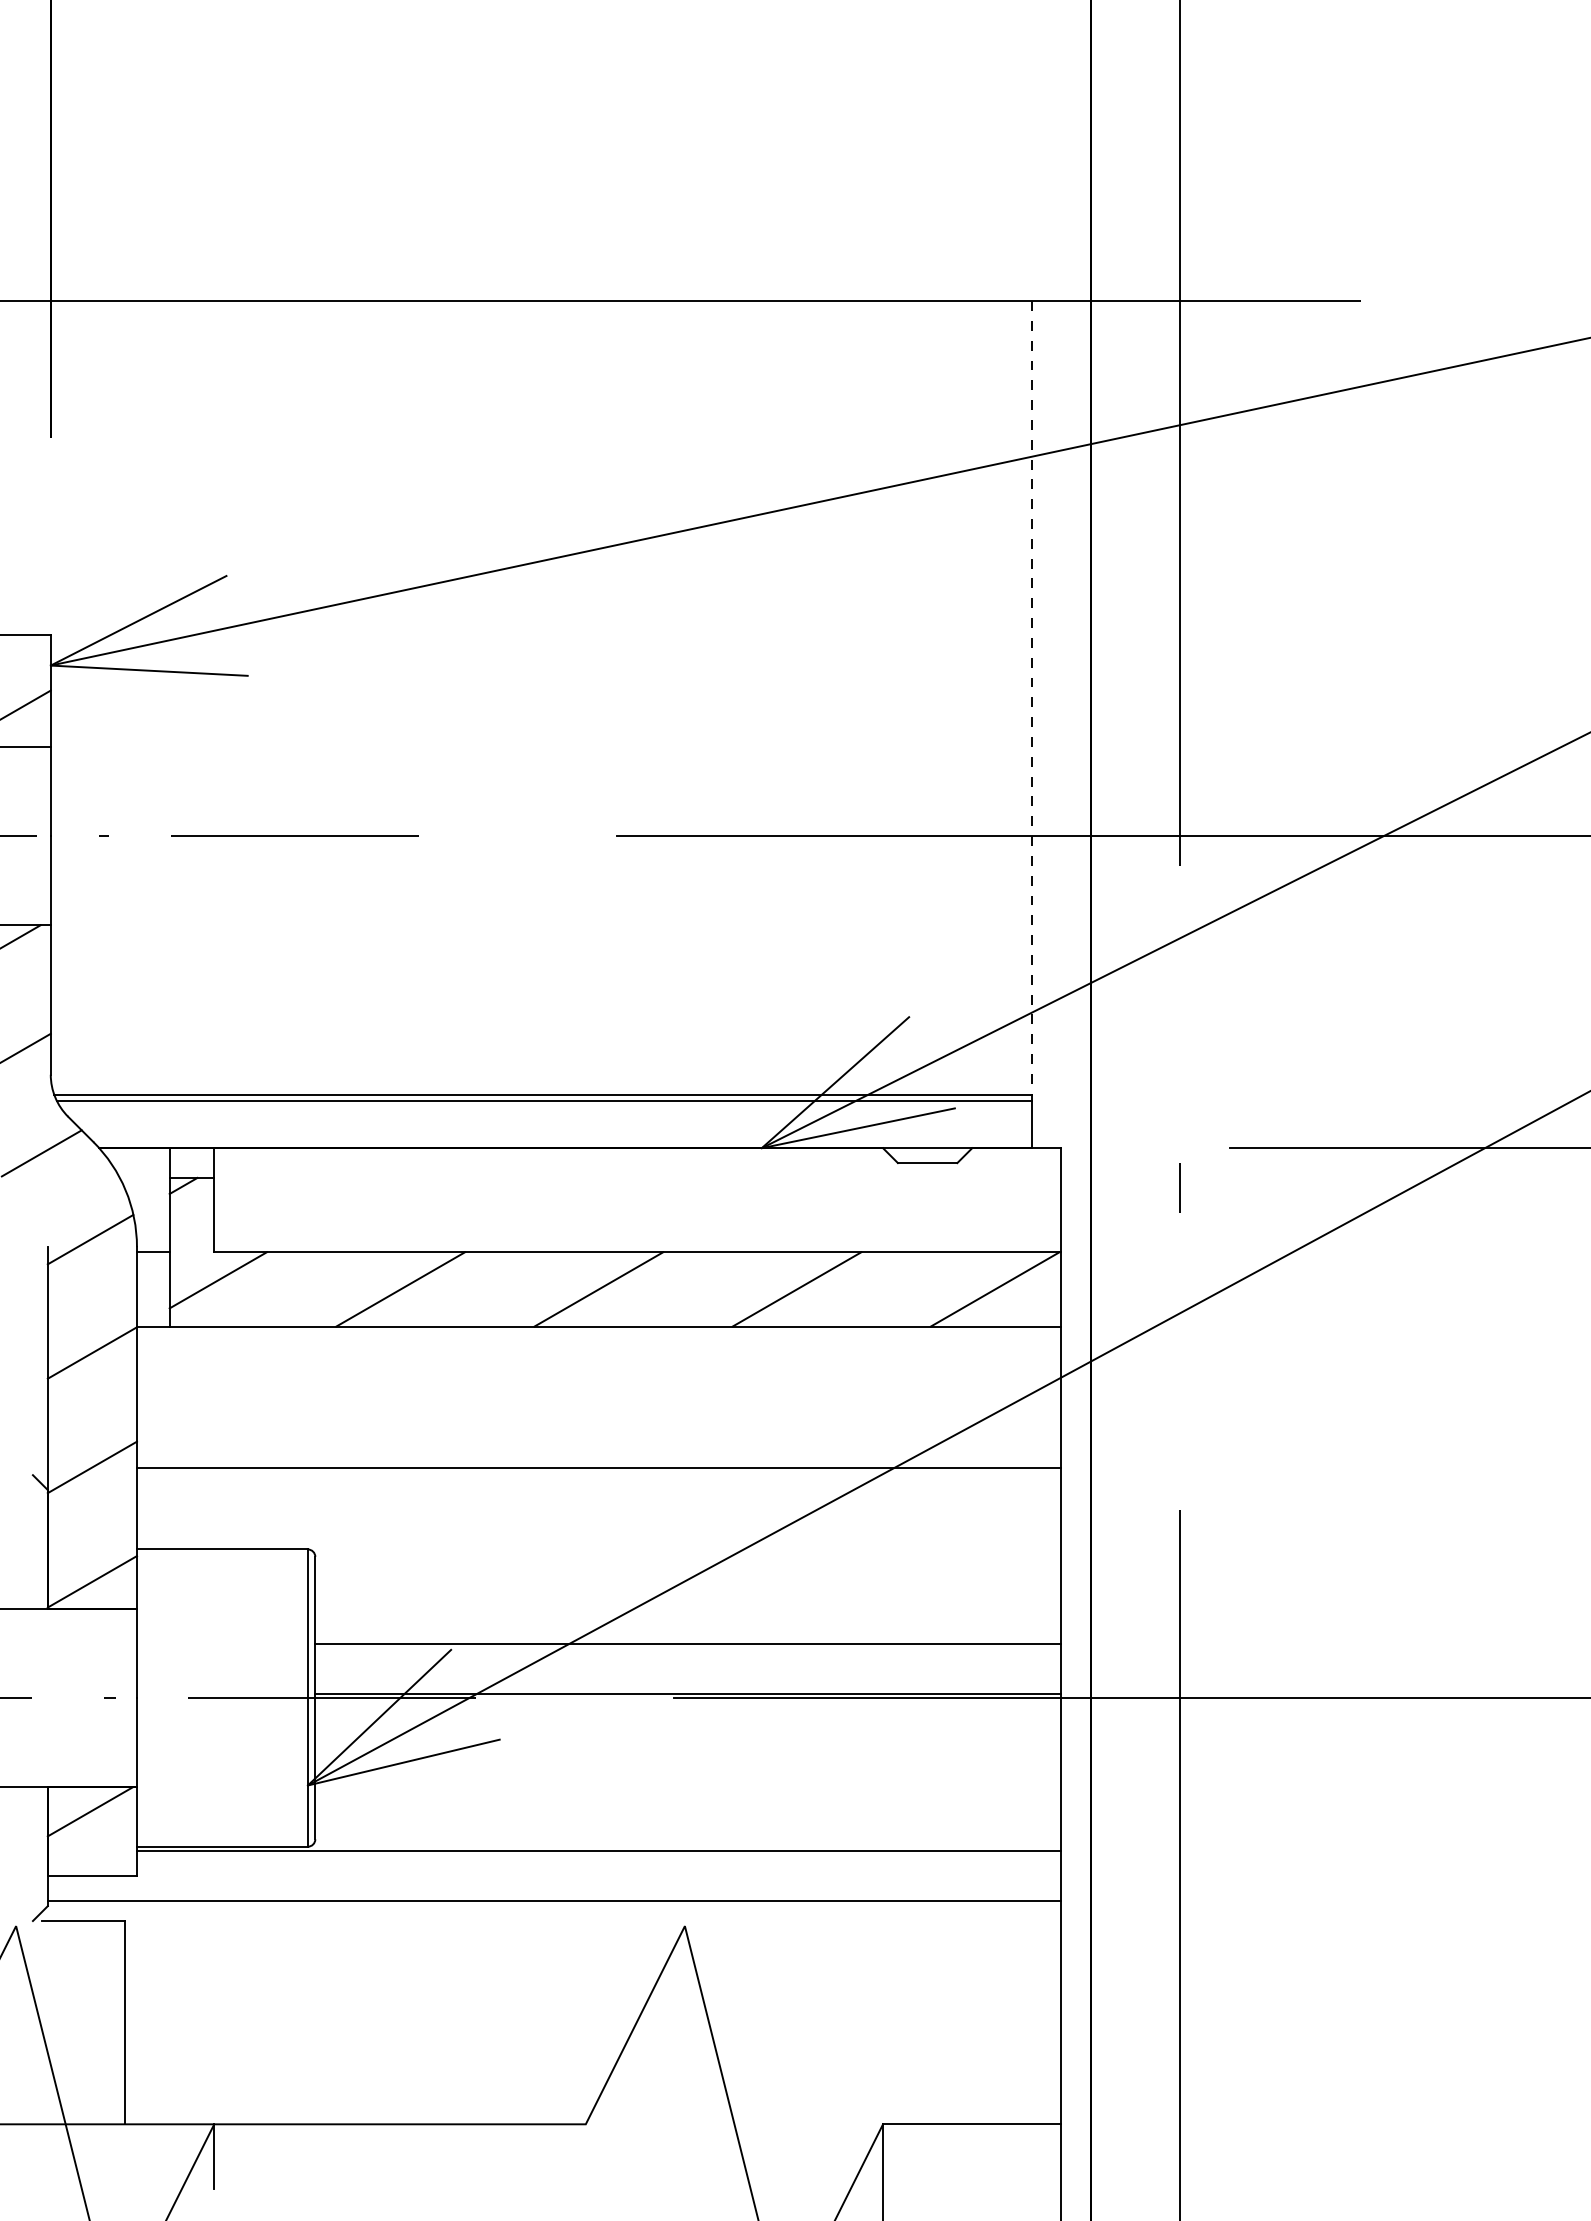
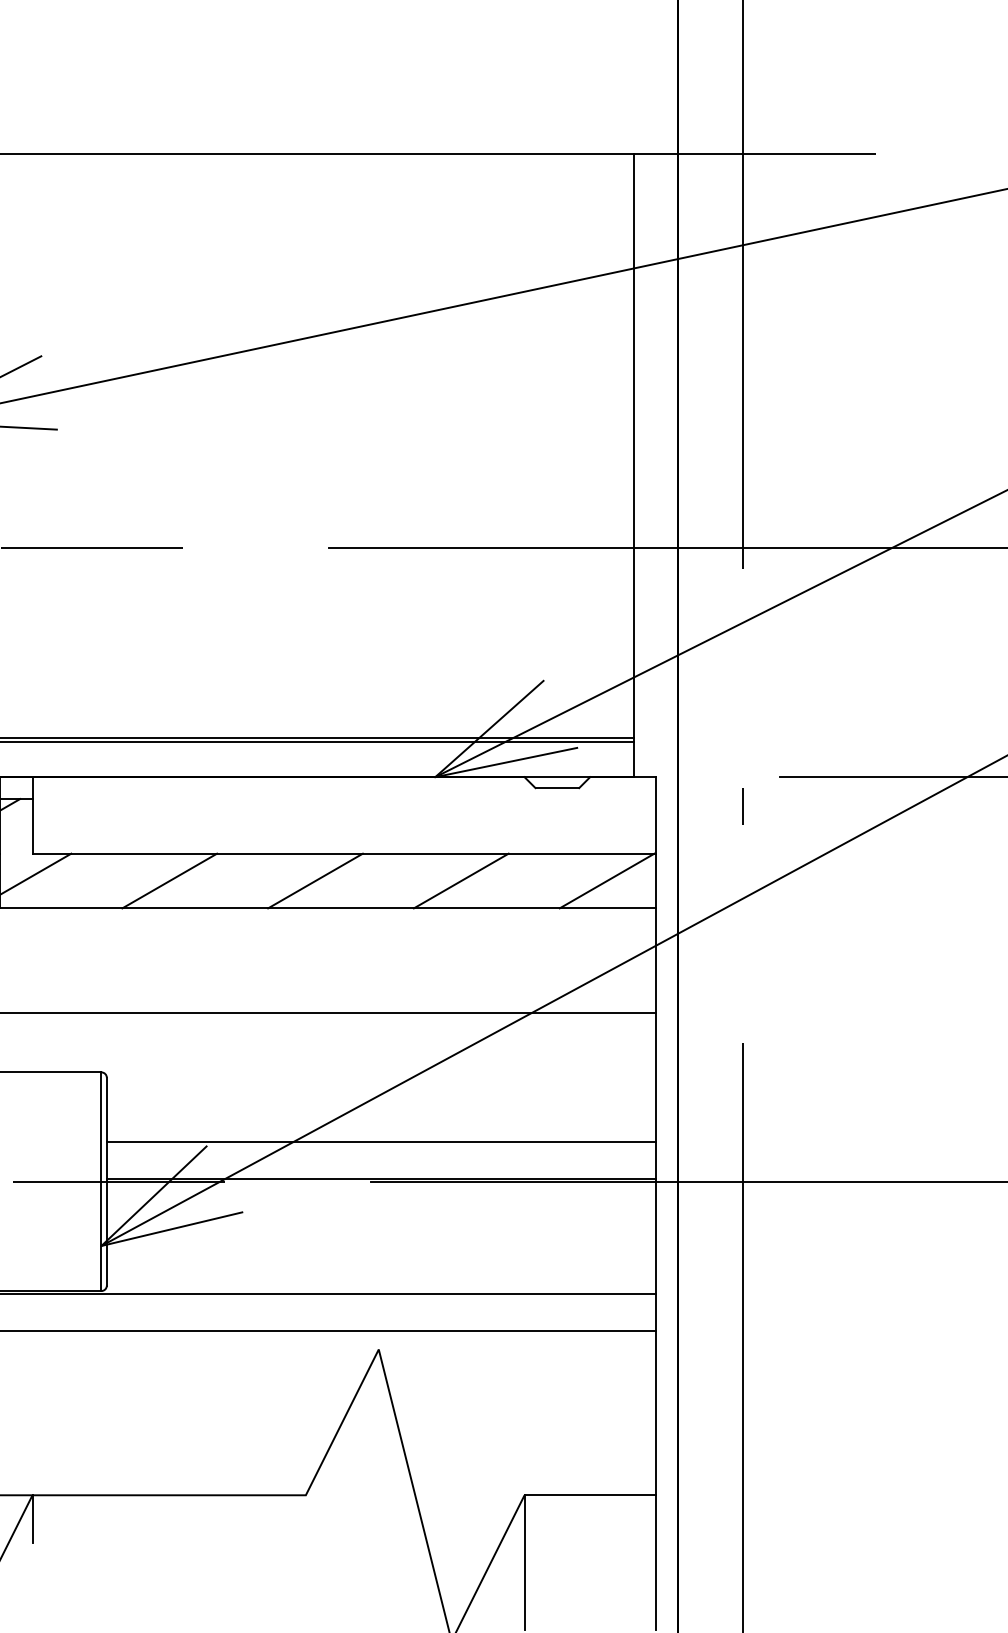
line: (1031, 697) -> (633, 445), dashed -> solid

